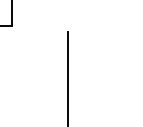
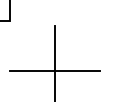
line: (67, 87) -> (54, 70), added

